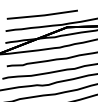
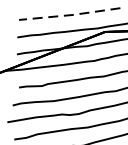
line: (42, 15) -> (69, 15), solid -> dashed

